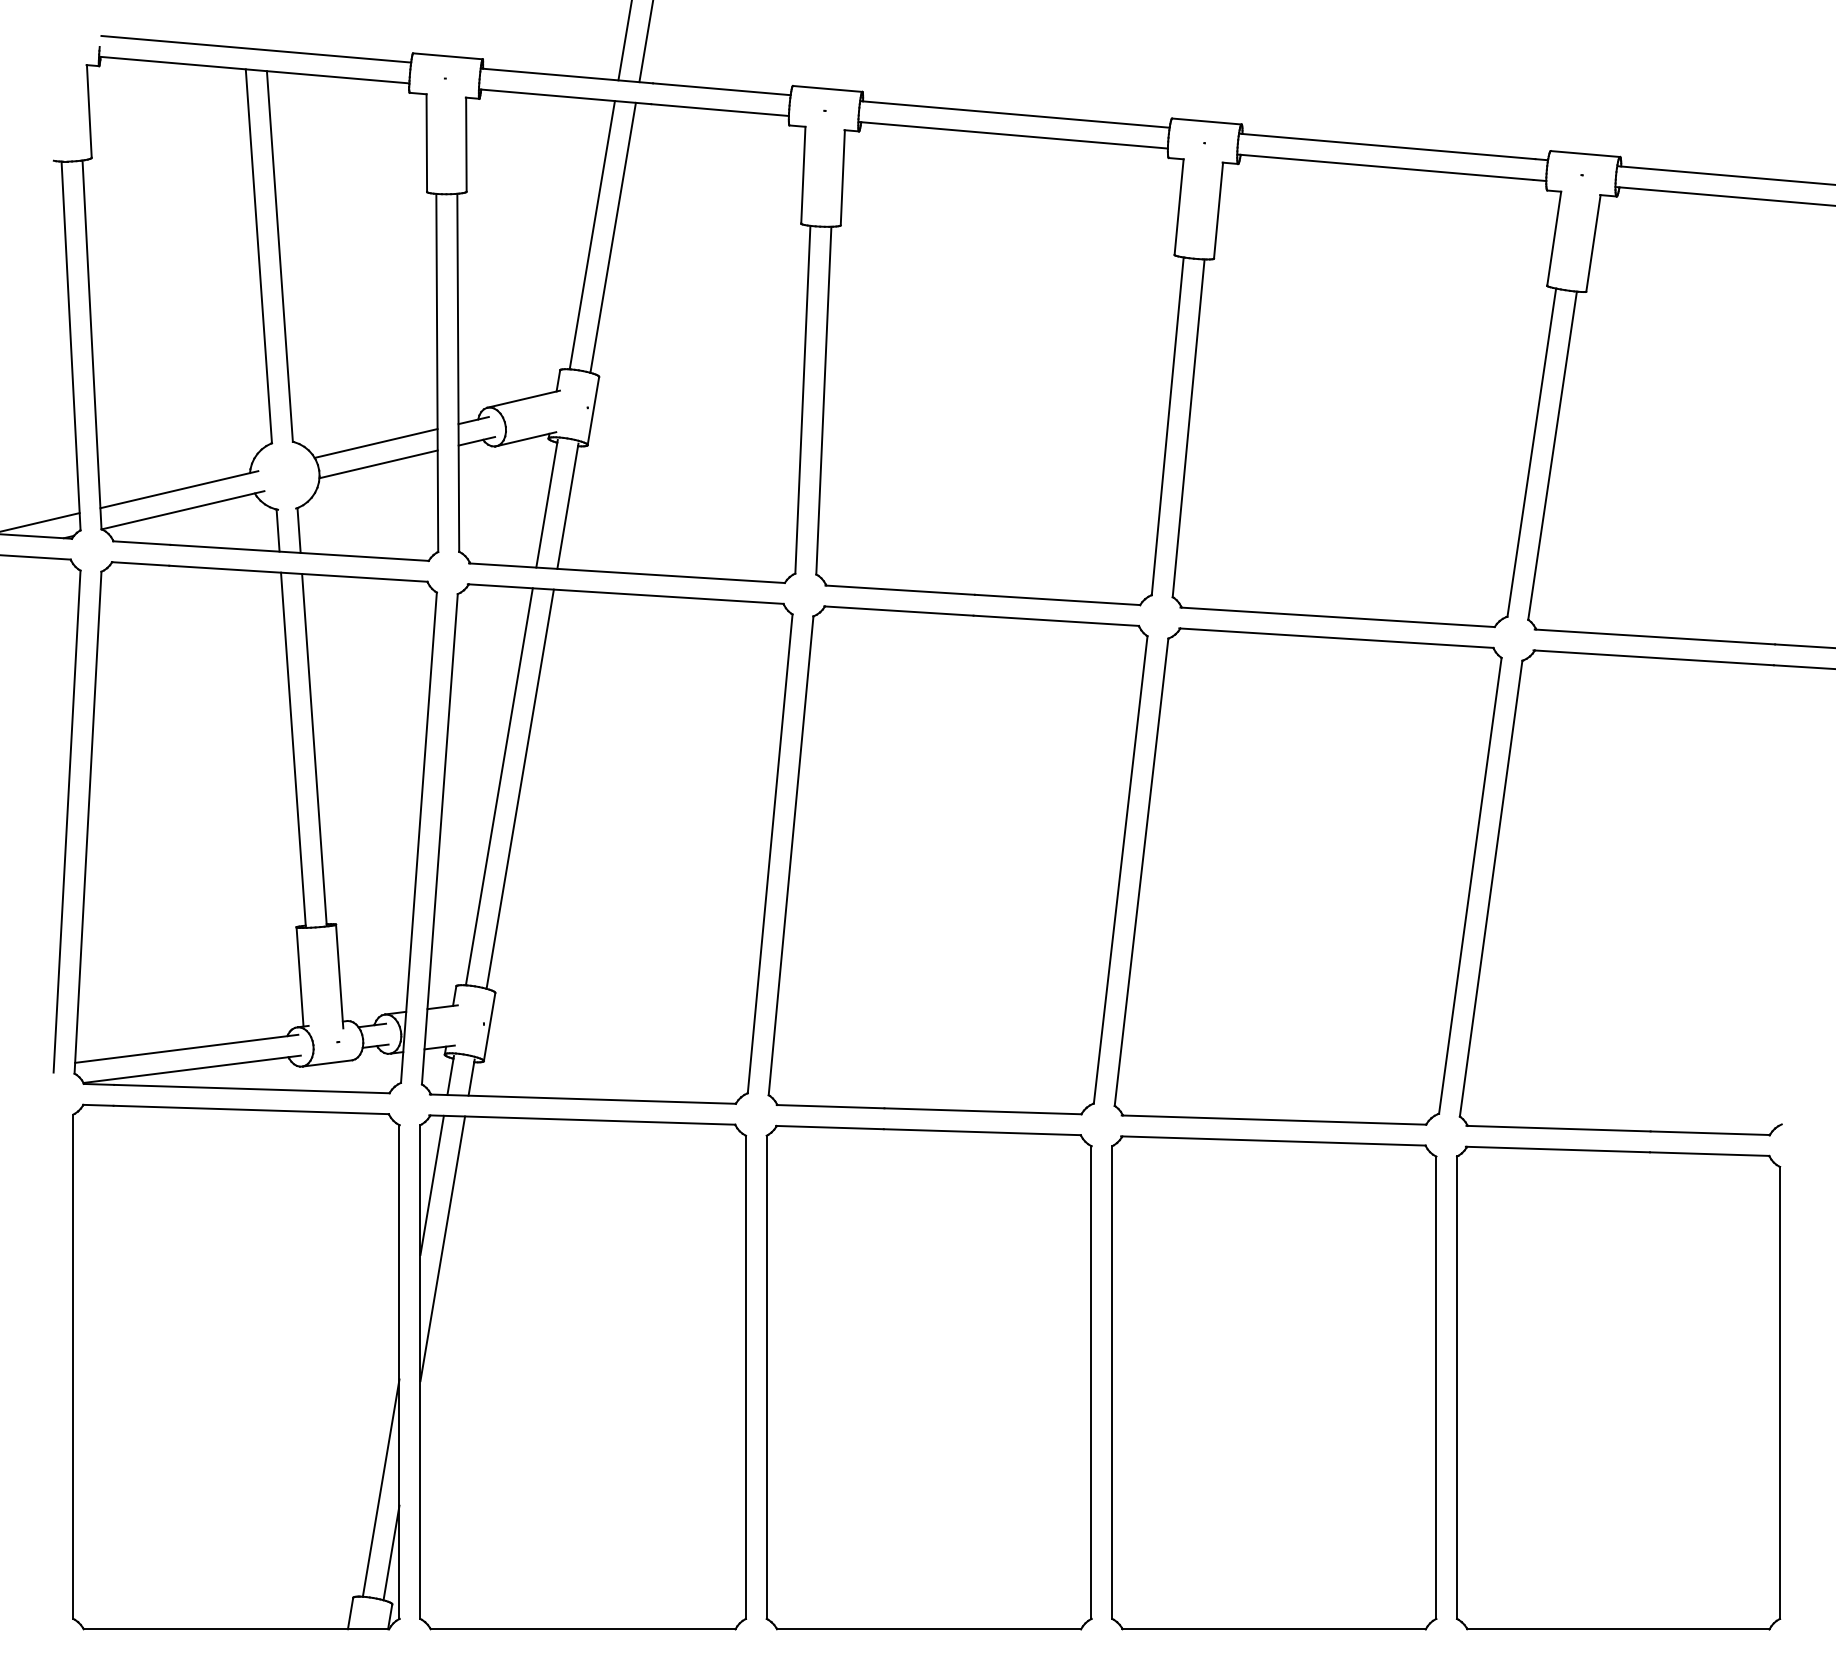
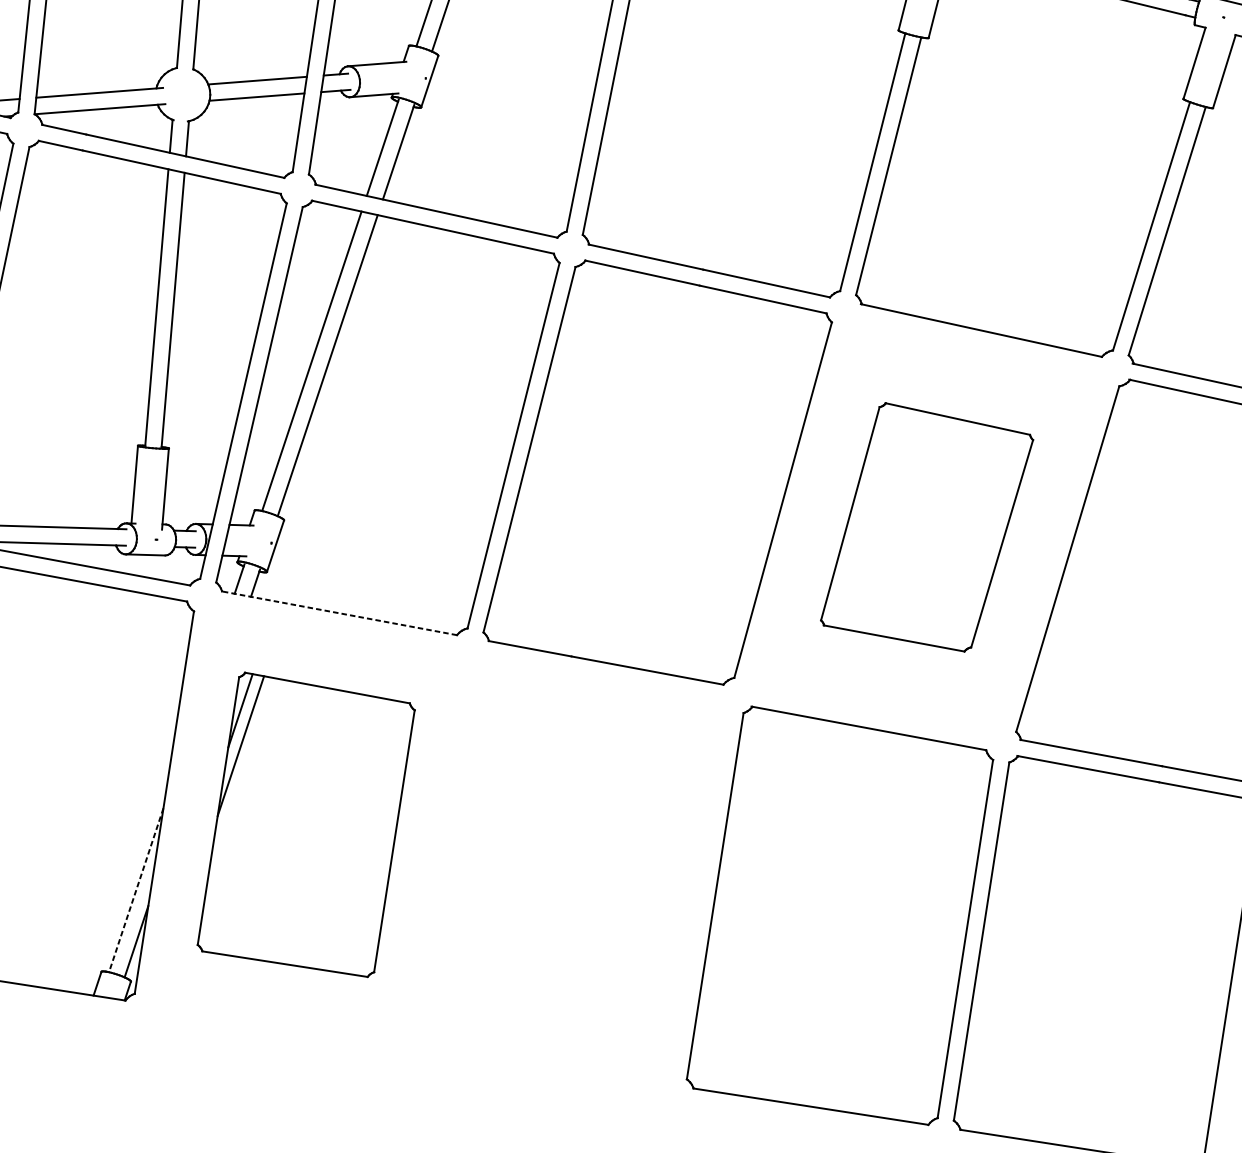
part: (1307, 876) -> (927, 527), size x0.6
line: (582, 1099) -> (338, 613), solid -> dashed
part: (583, 1372) -> (306, 824), size x0.7
part: (928, 1377) -> (573, 870), removed
line: (381, 1488) -> (136, 890), solid -> dashed

